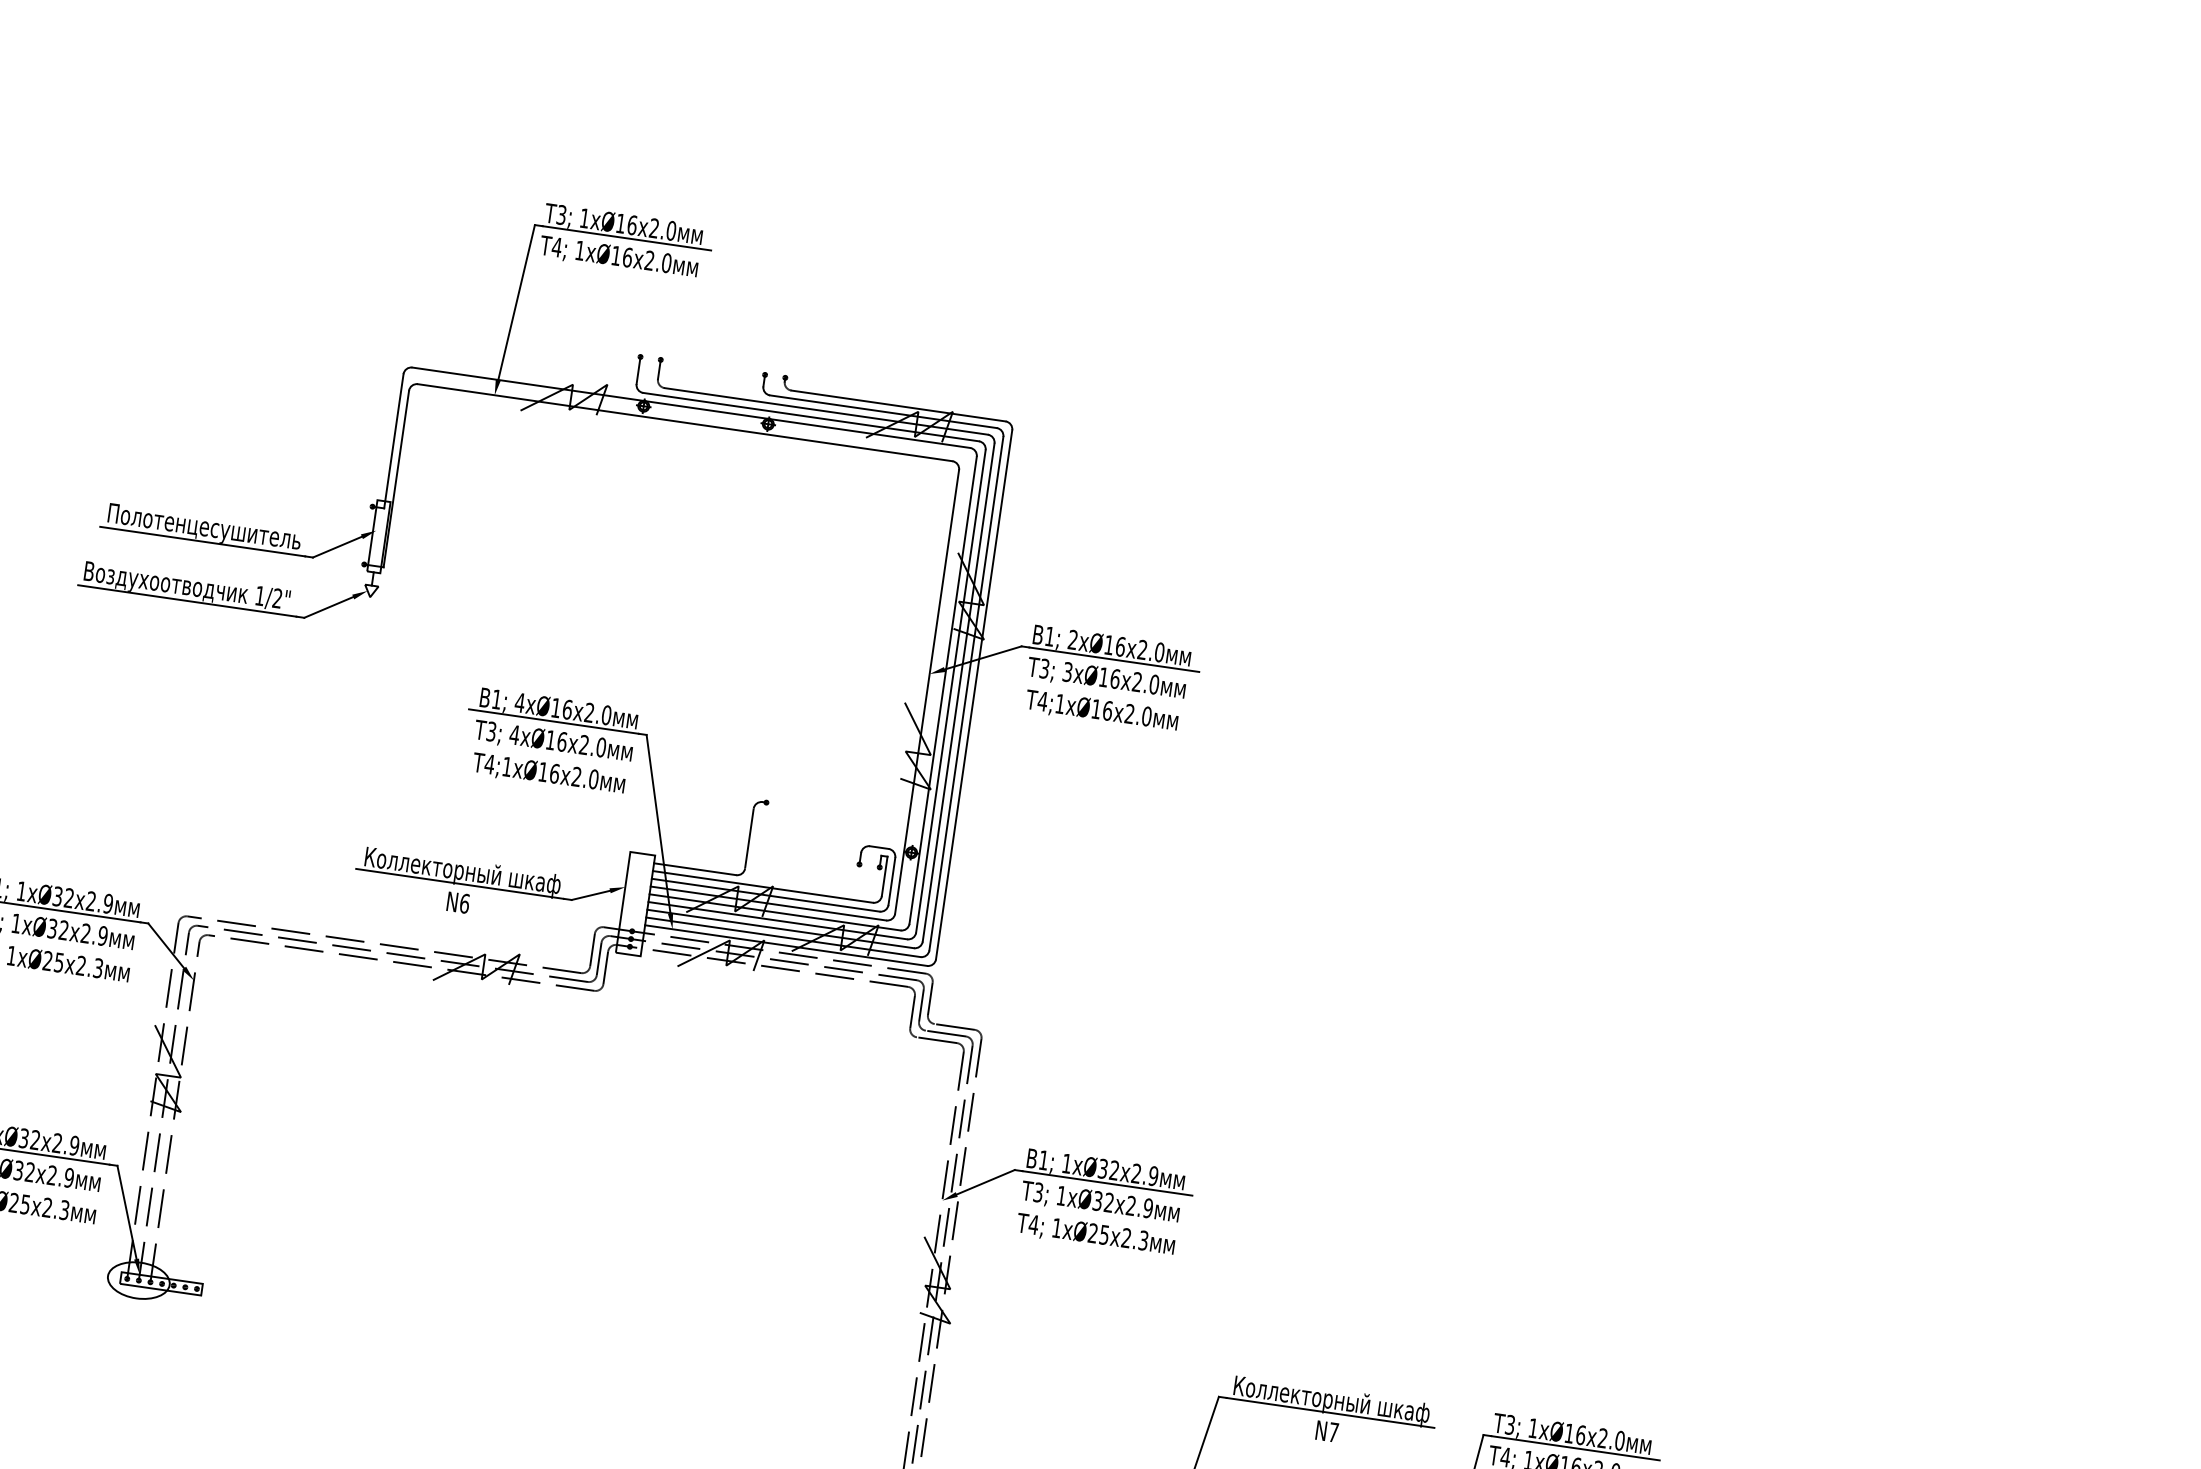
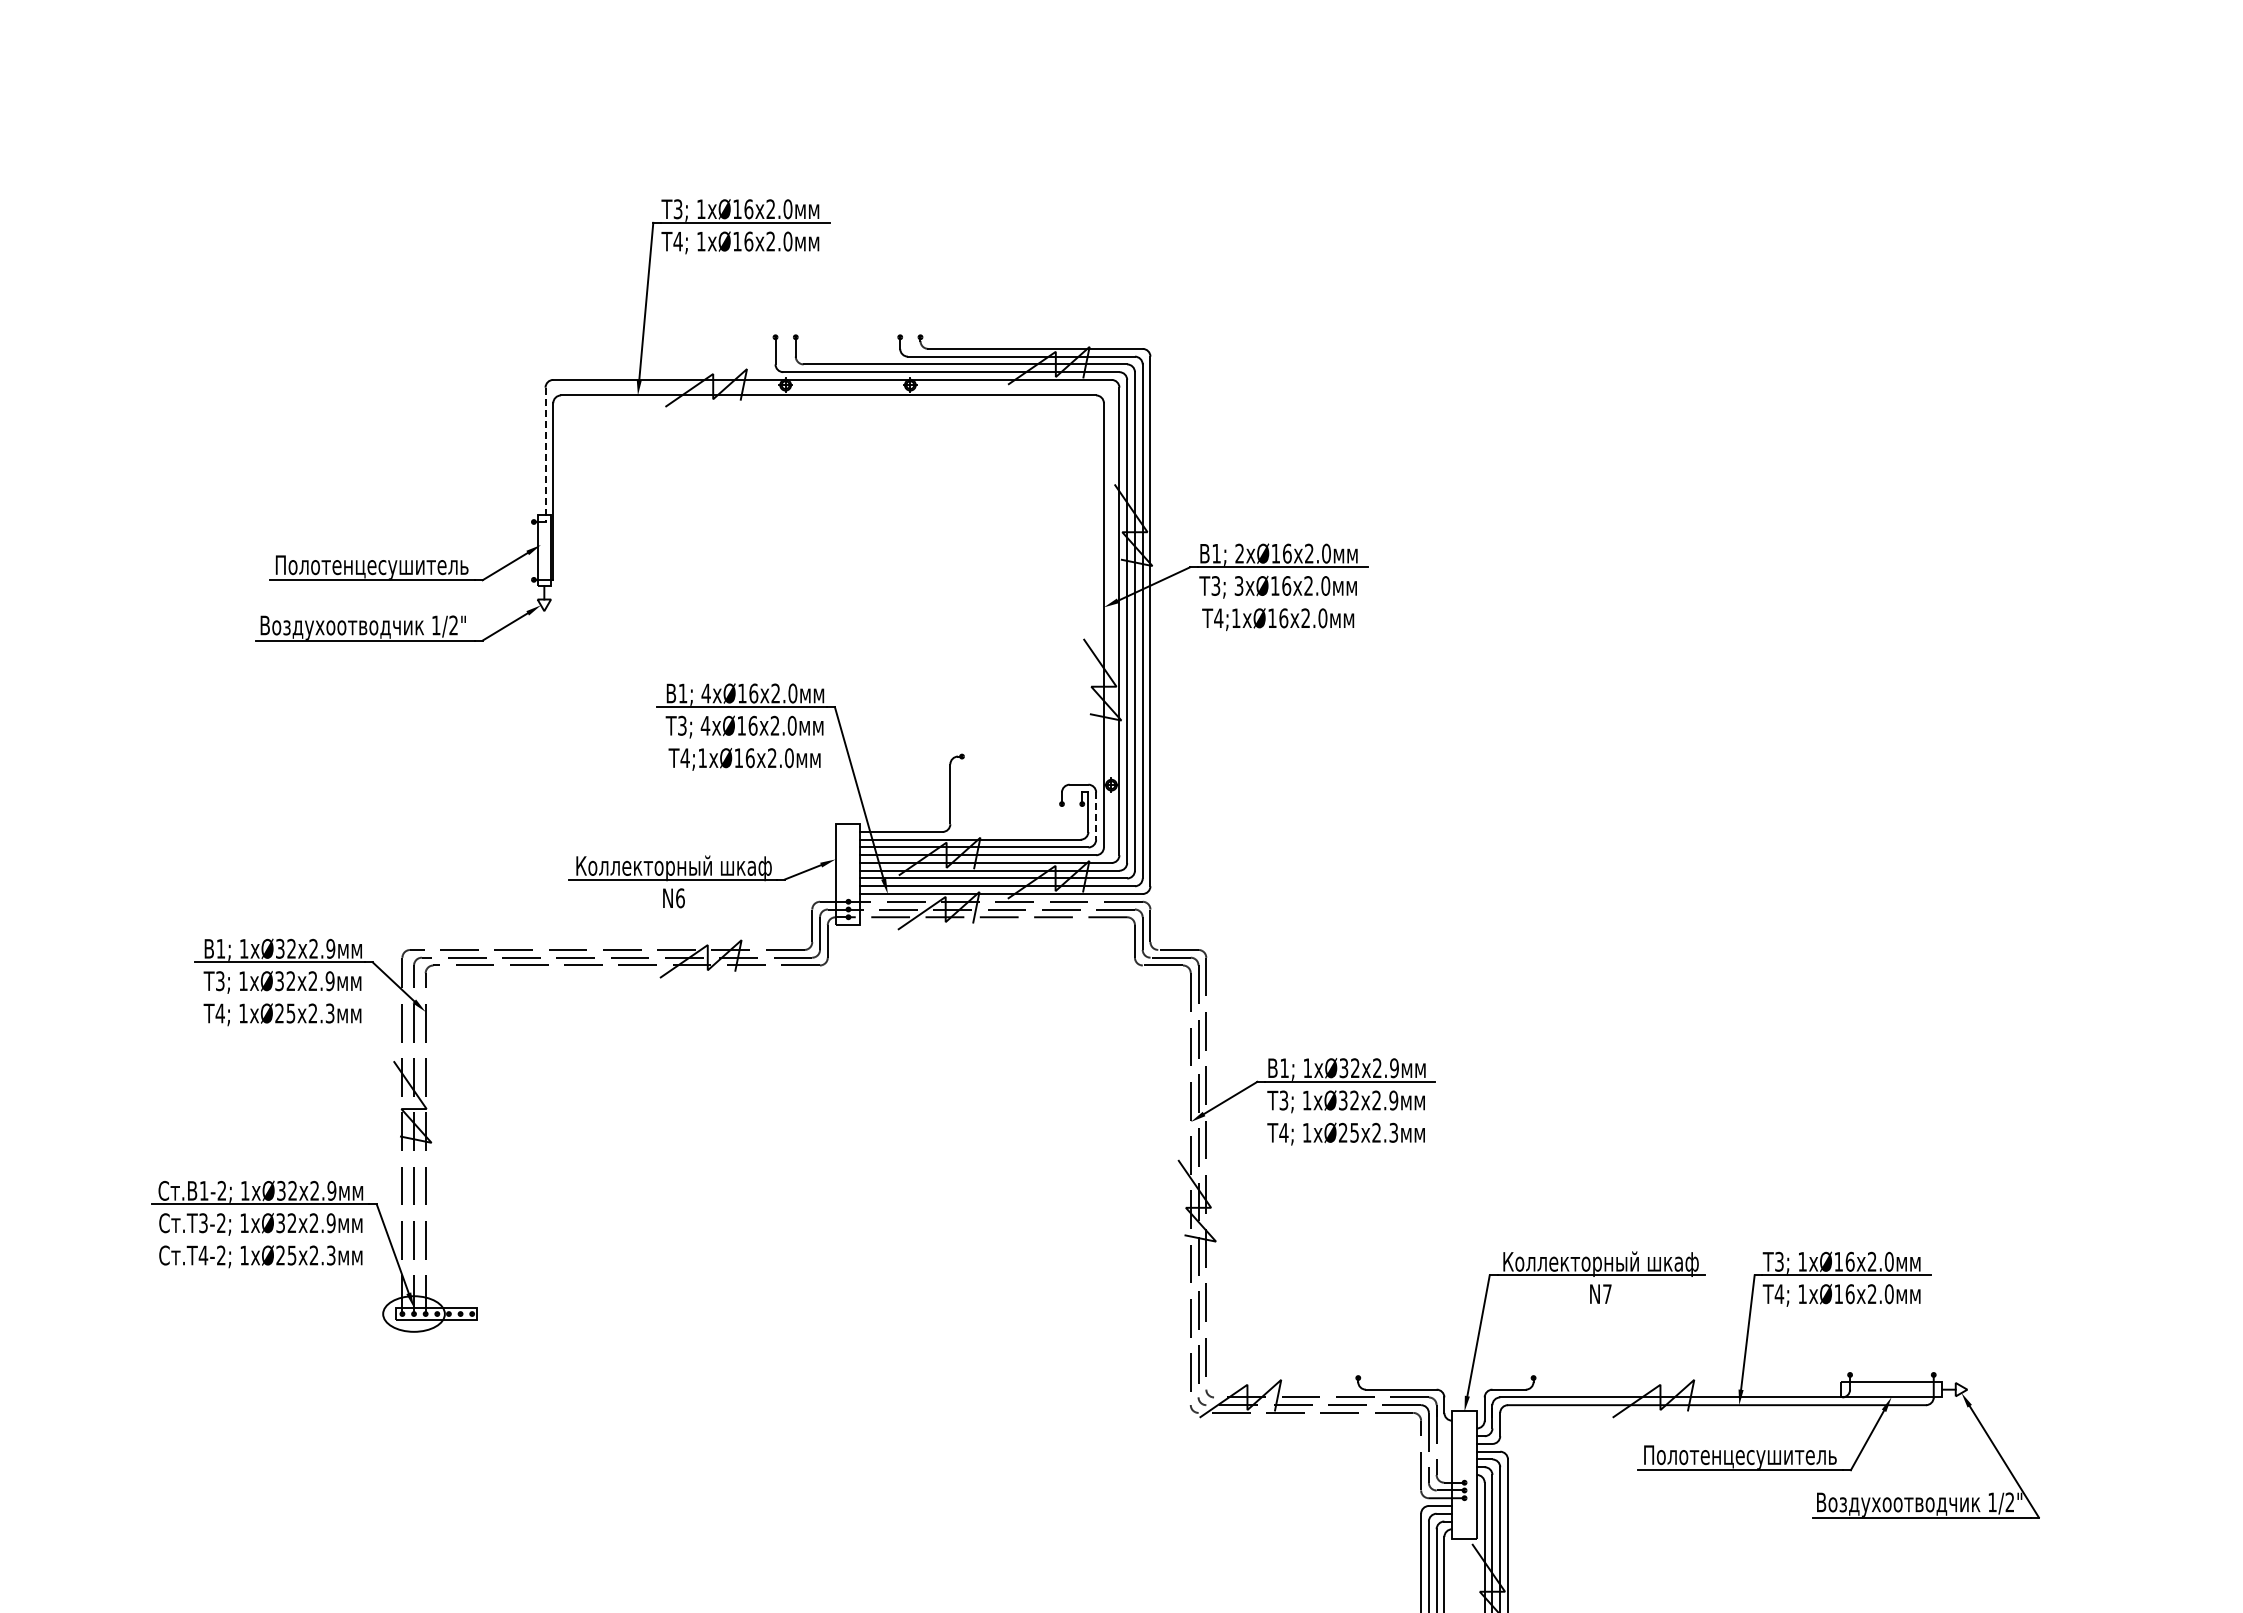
line: (393, 441) -> (545, 455), solid -> dashed
line: (892, 881) -> (1096, 816), solid -> dashed

